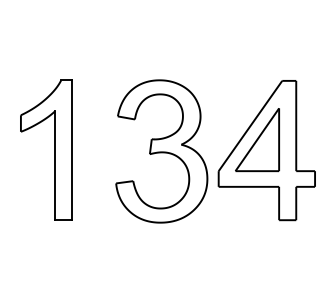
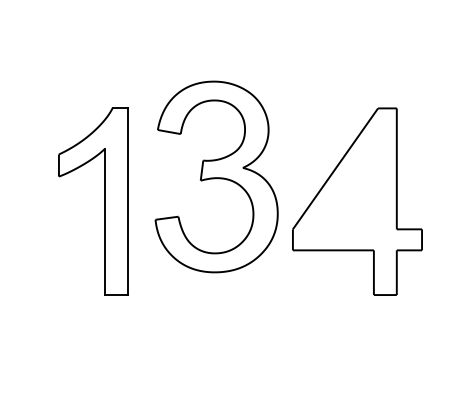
part: (257, 139) -> (344, 187), removed
part: (54, 150) -> (104, 201), moved
part: (161, 151) -> (216, 176), moved

